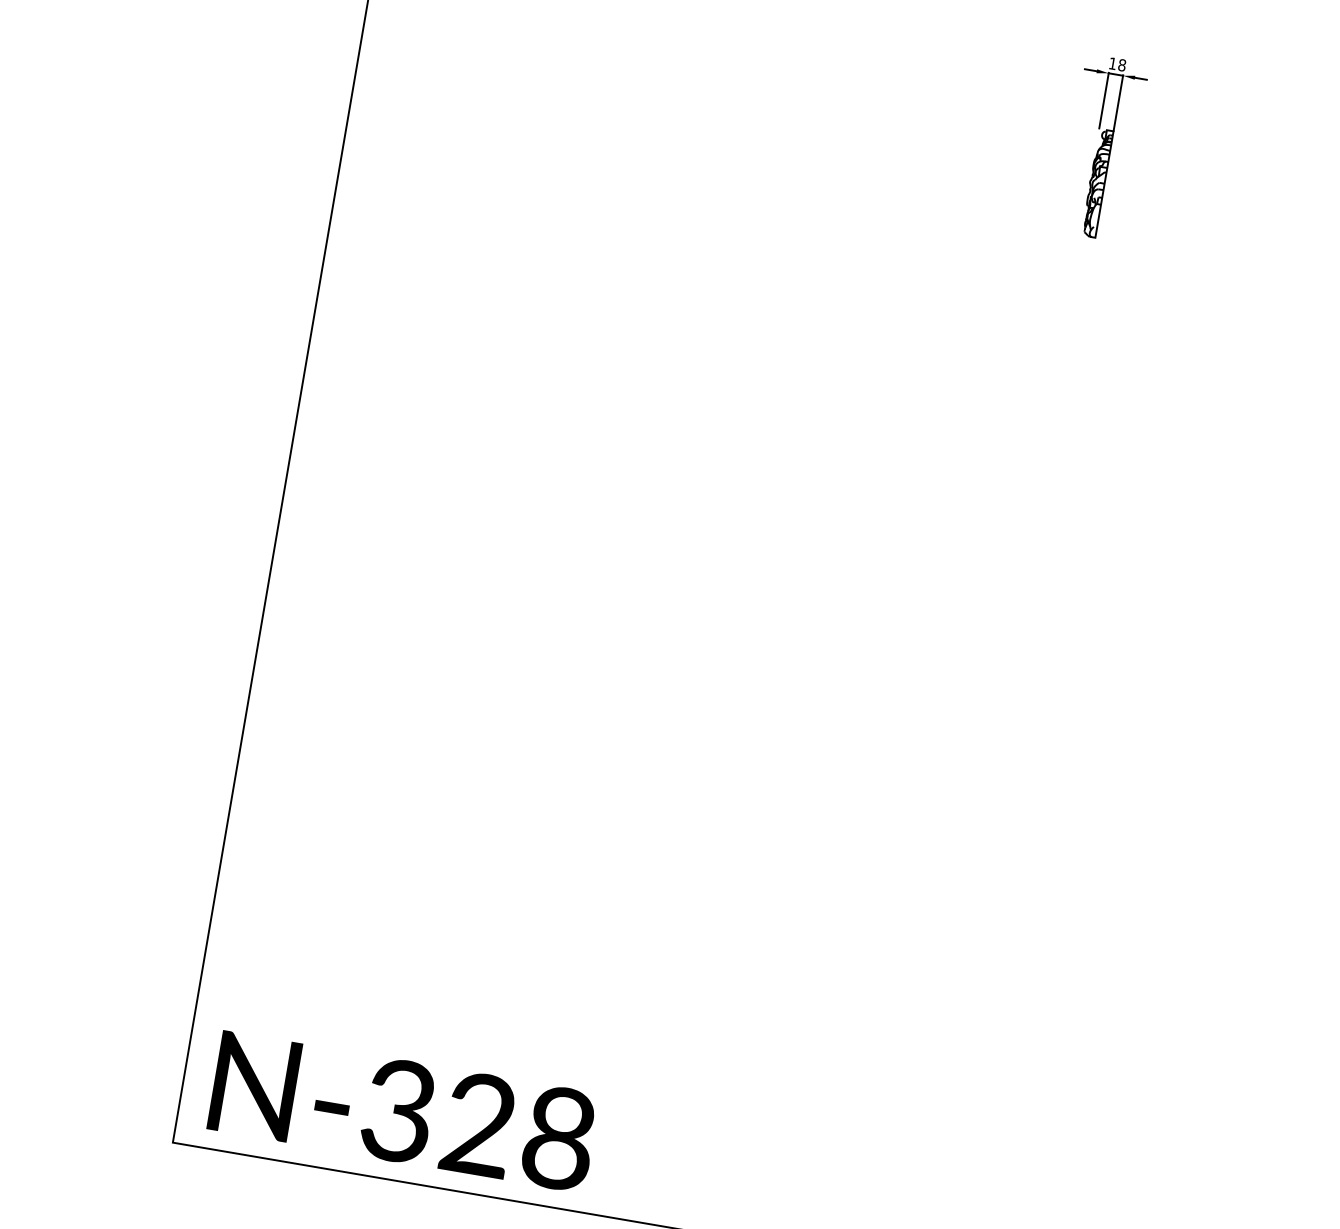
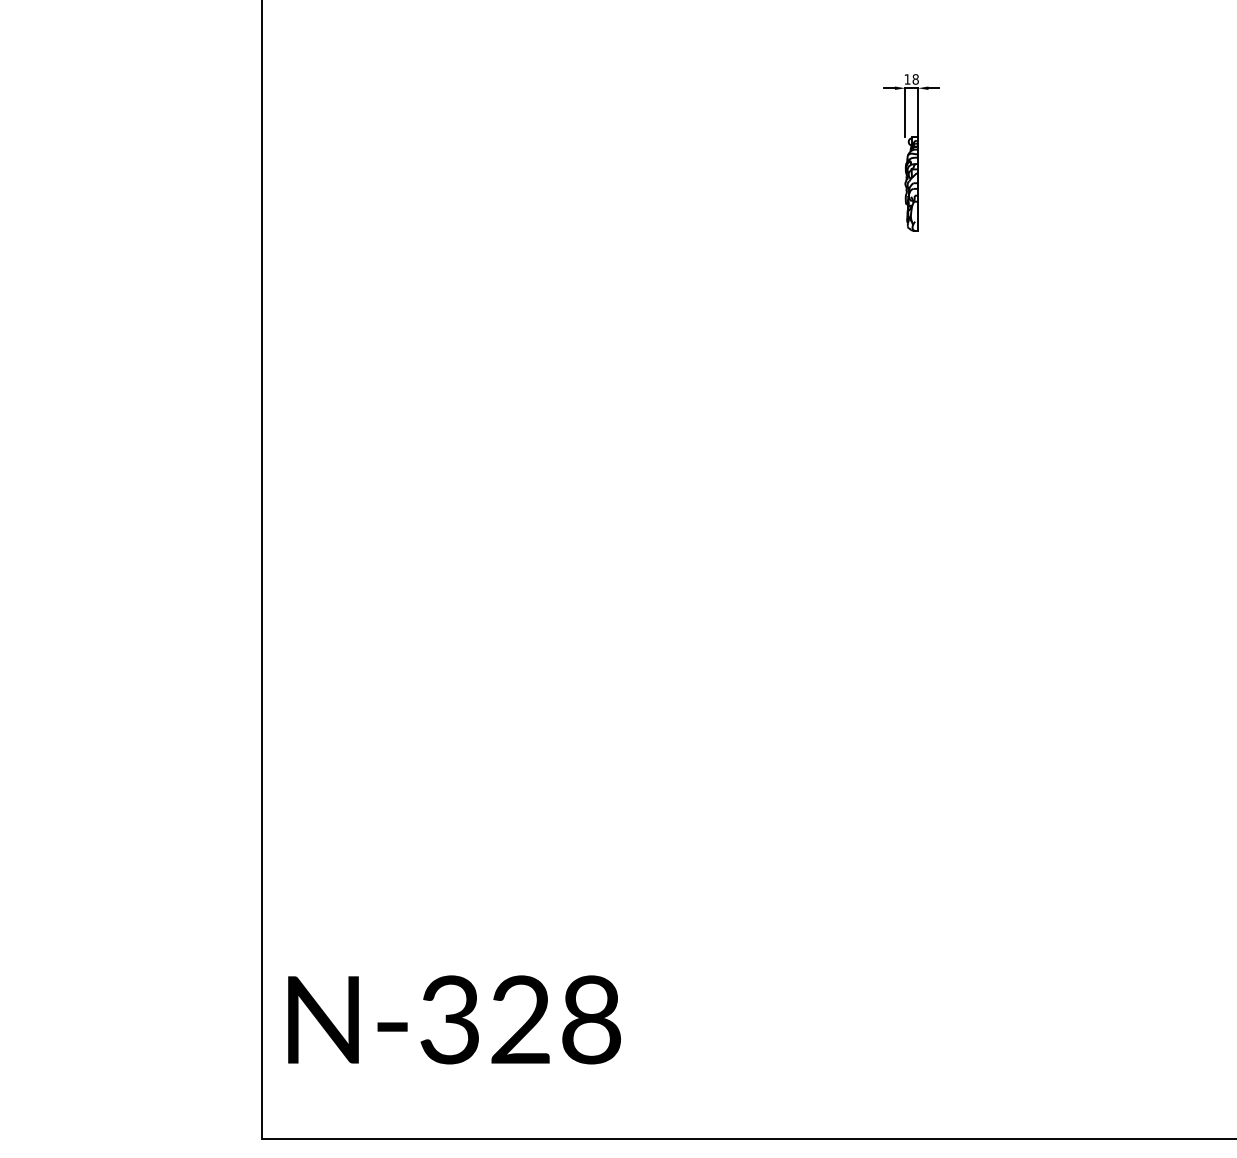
text: (403, 1111) -> (454, 1019), moved

